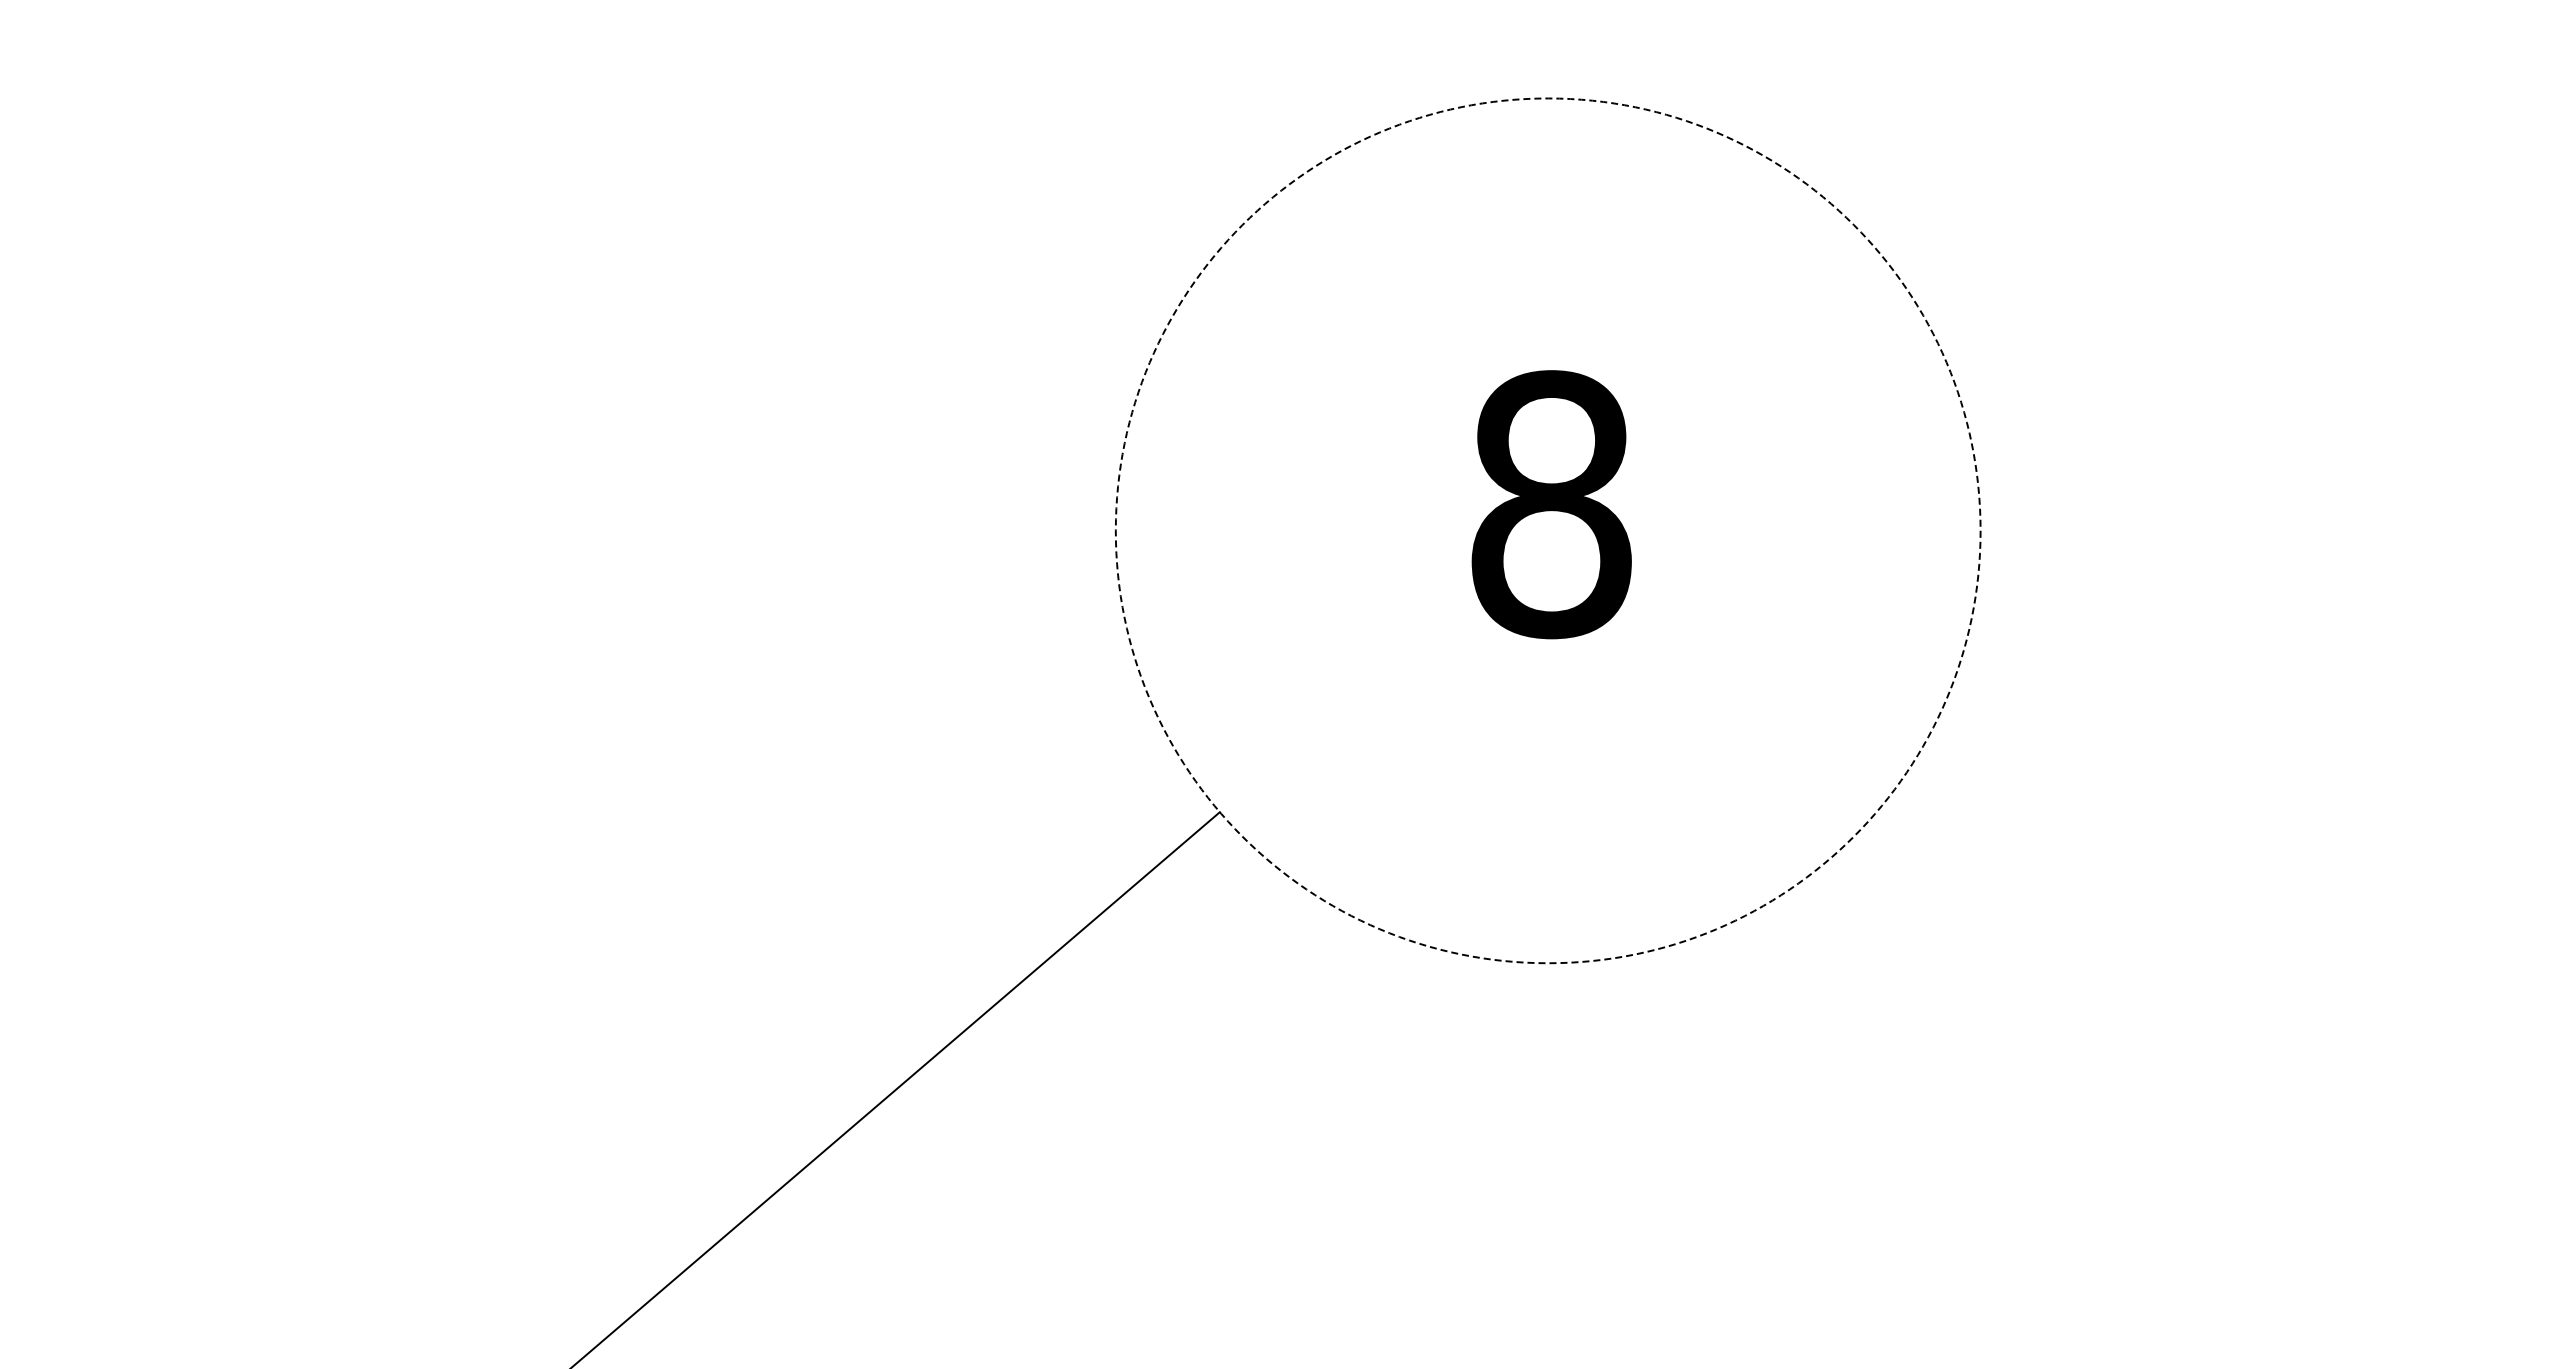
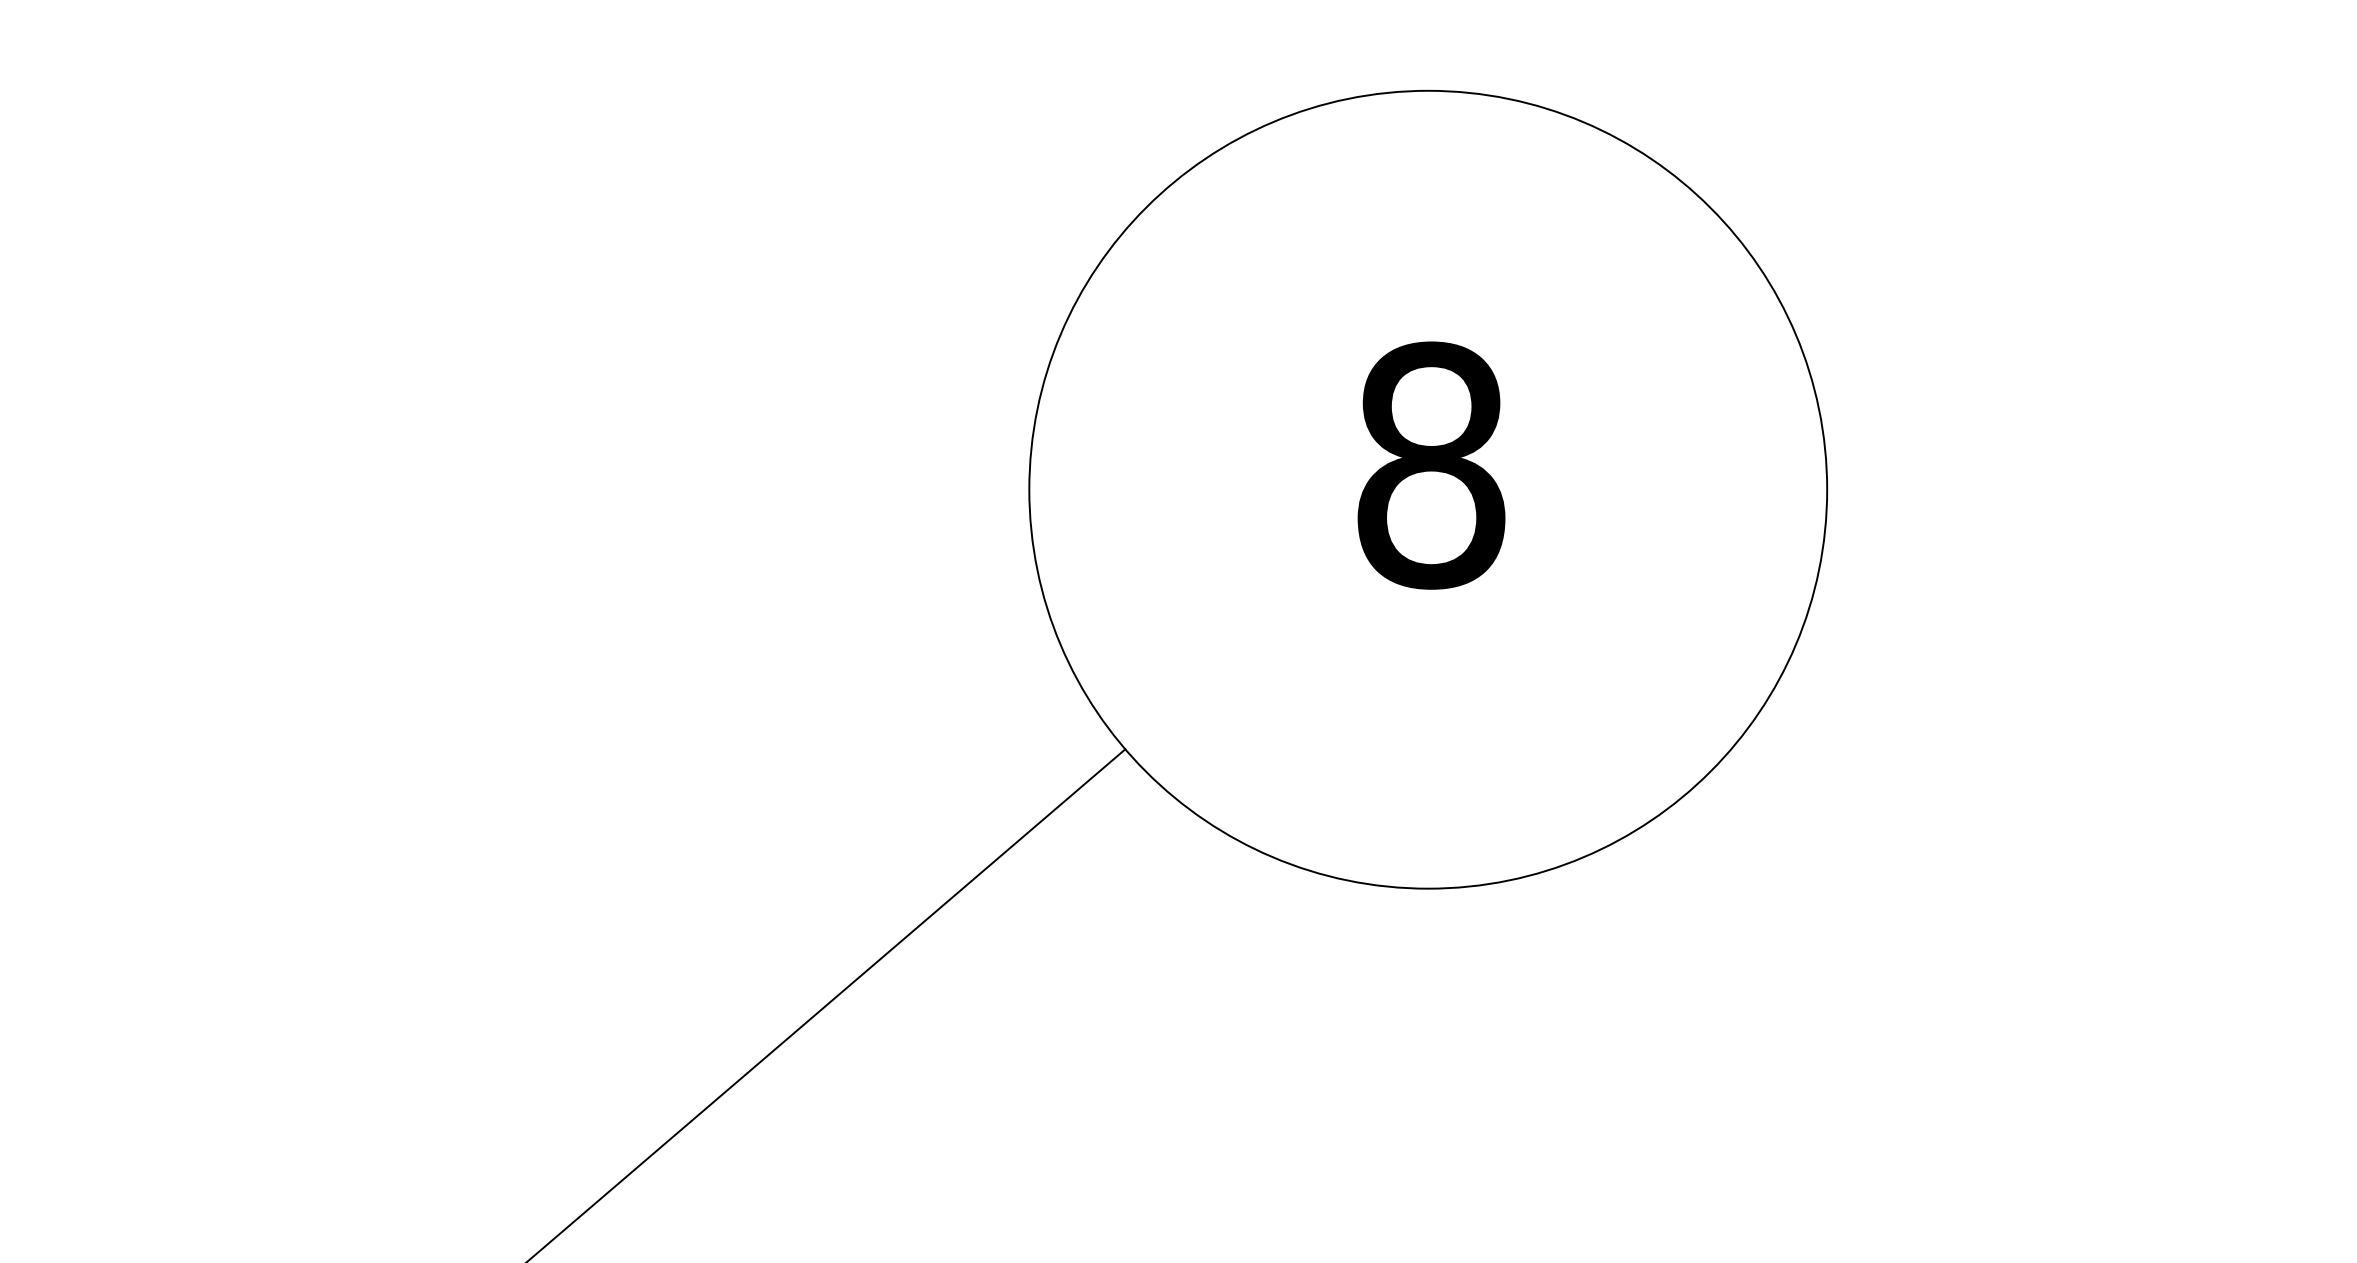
circle: (1547, 530) -> (1427, 489), dashed -> solid

